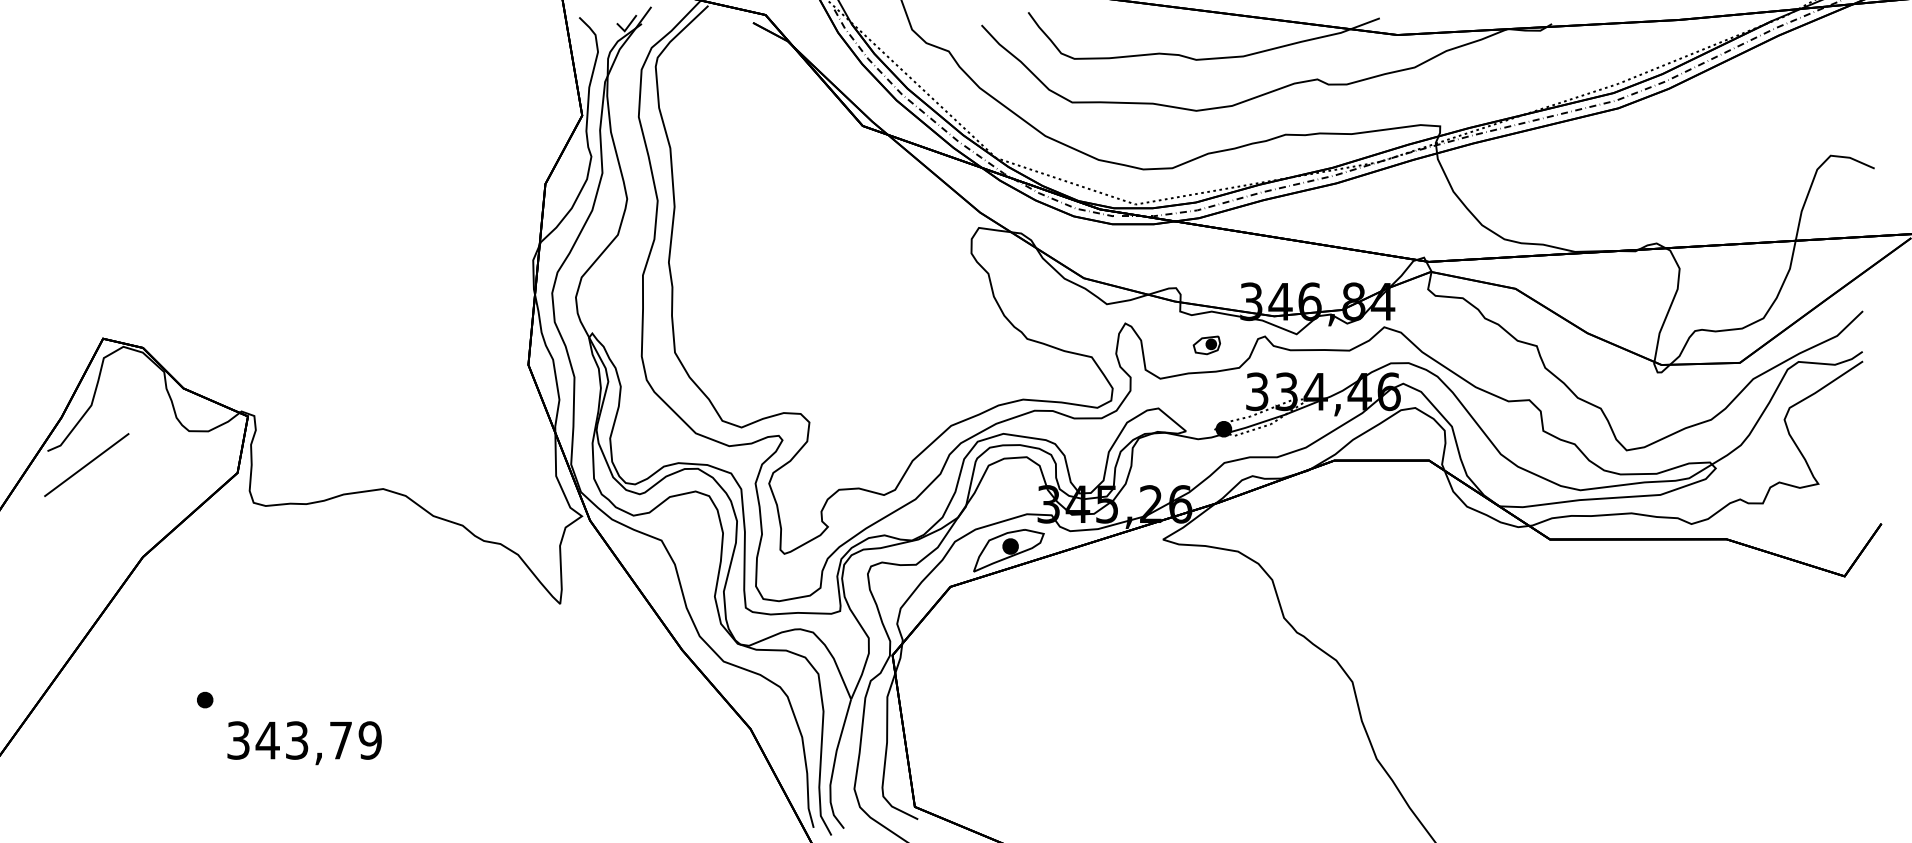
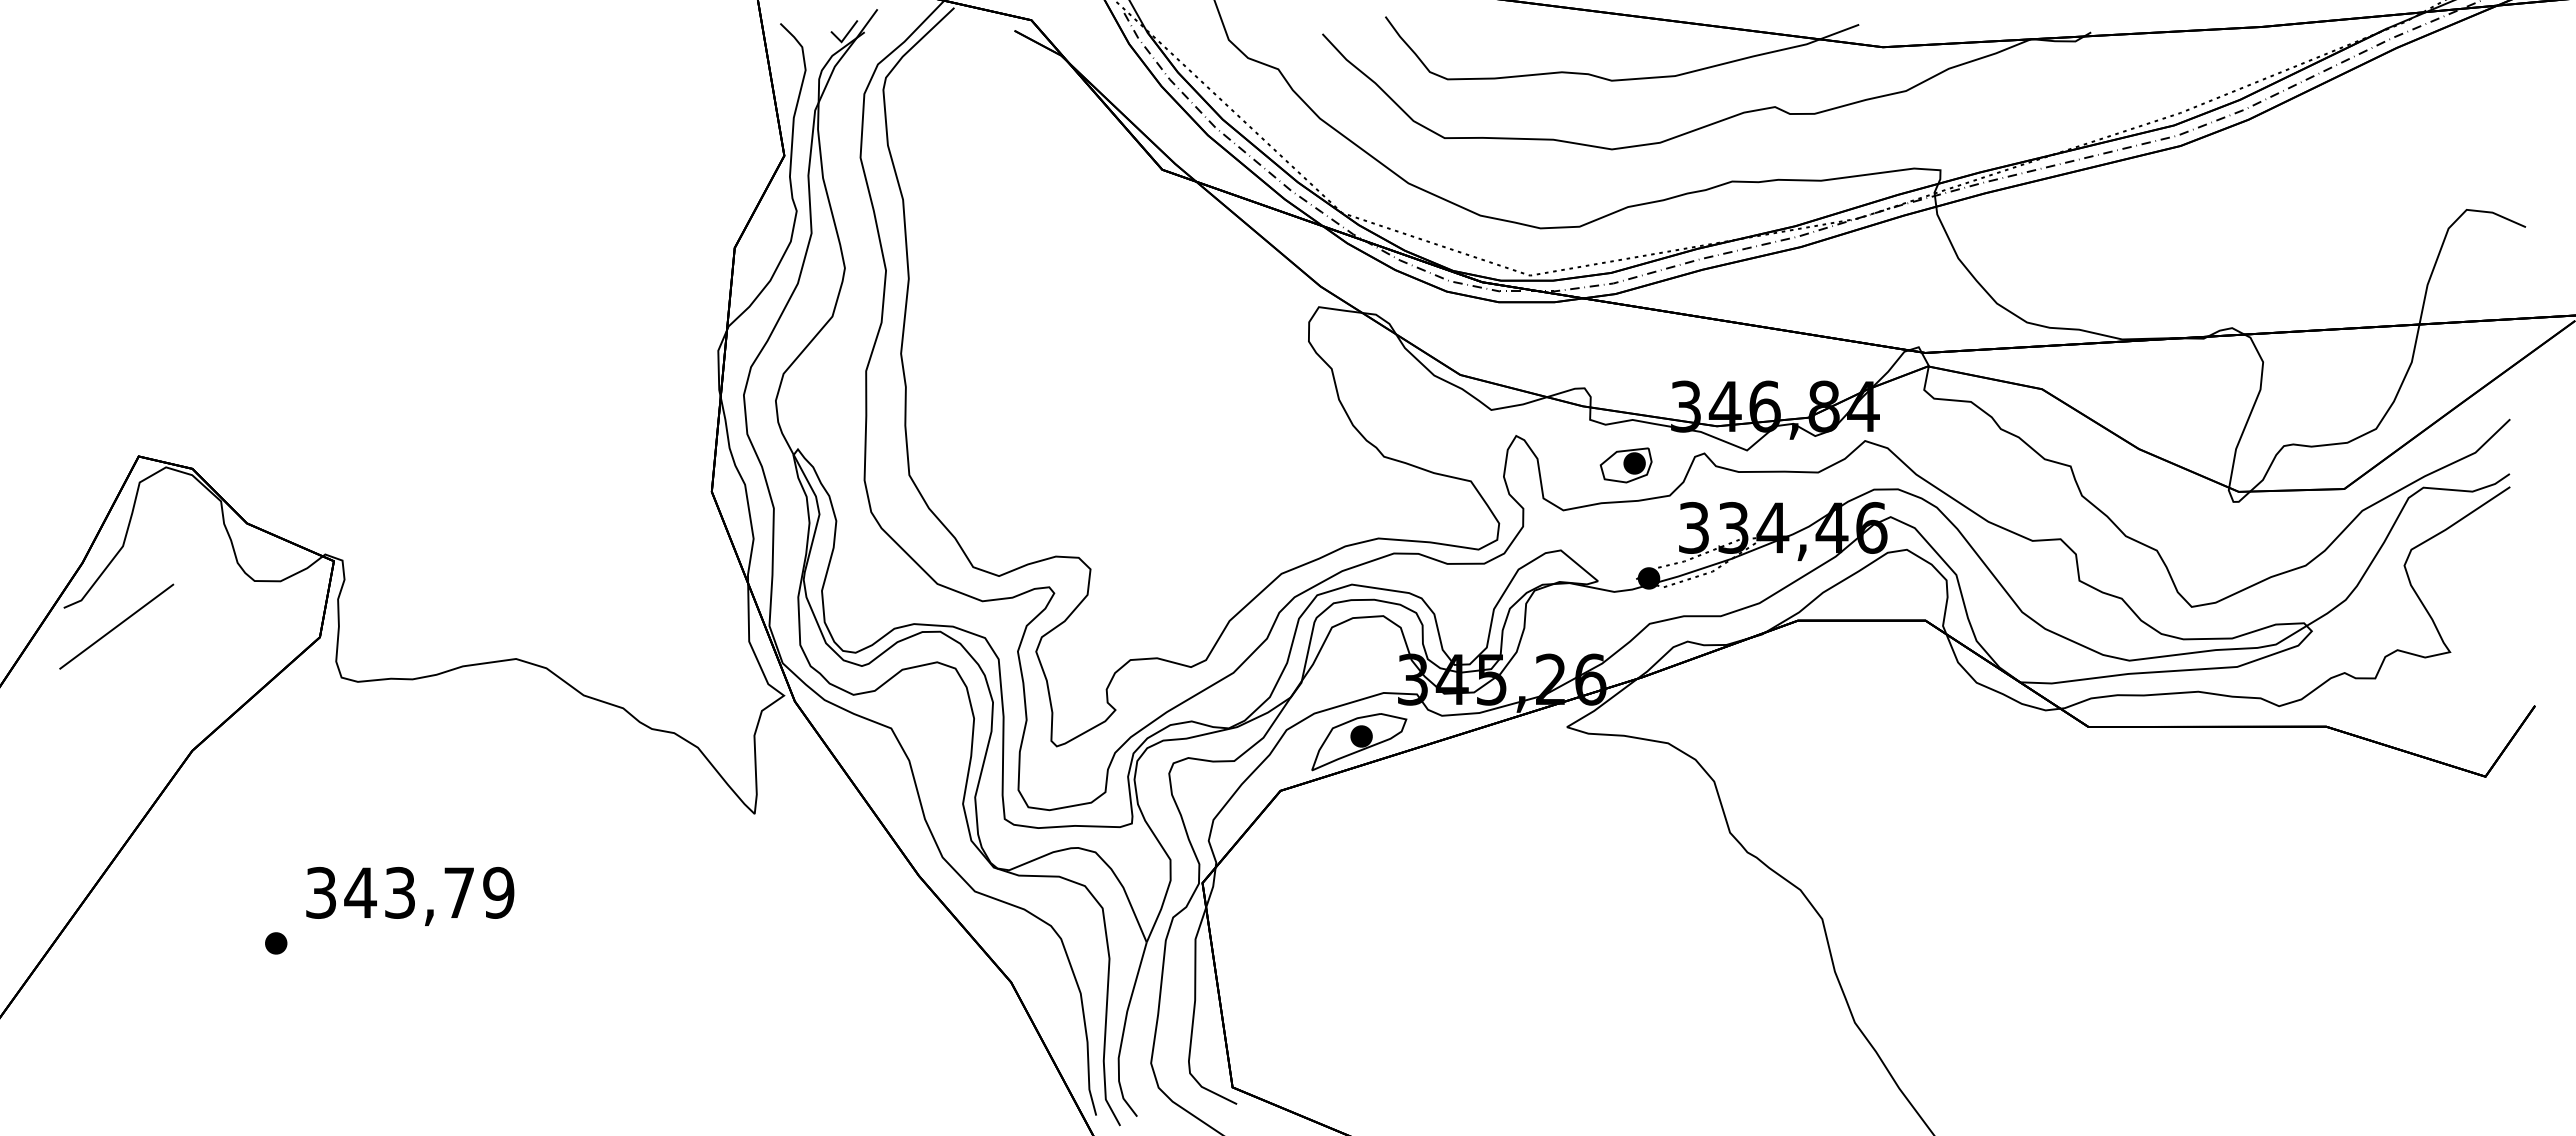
part: (1206, 345) -> (1625, 465), size x1.43
text: (304, 743) -> (410, 896), moved

